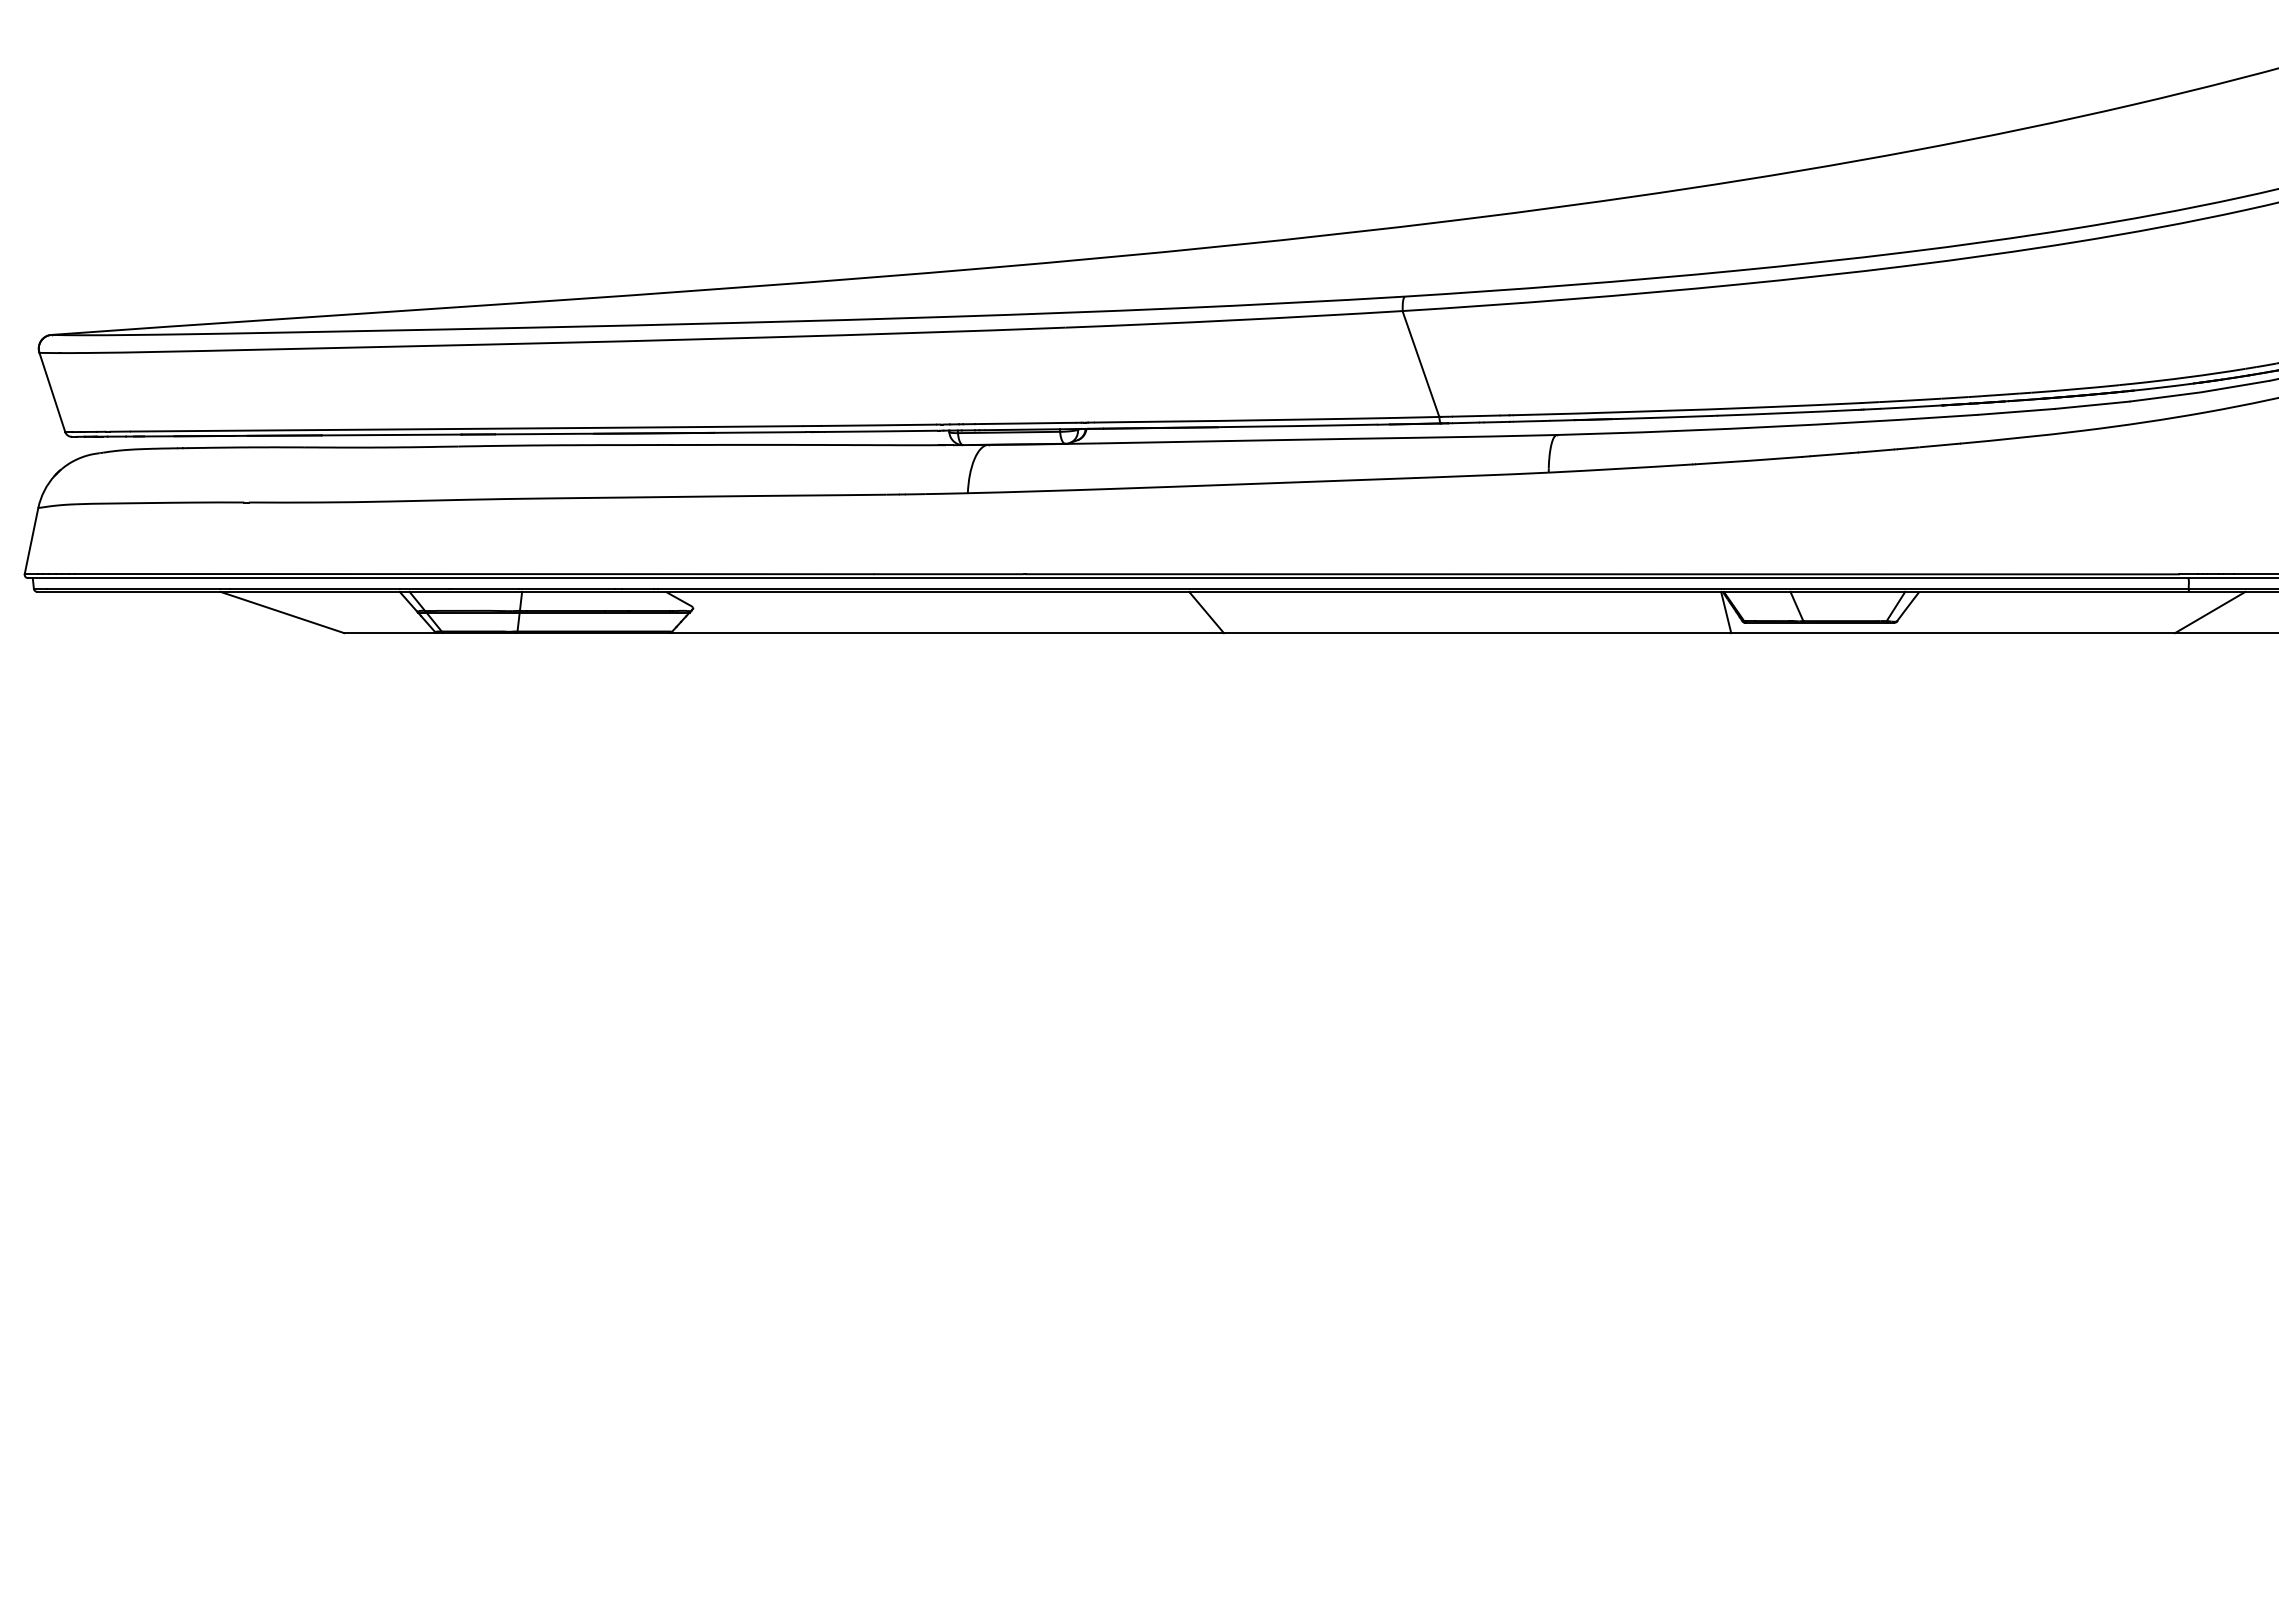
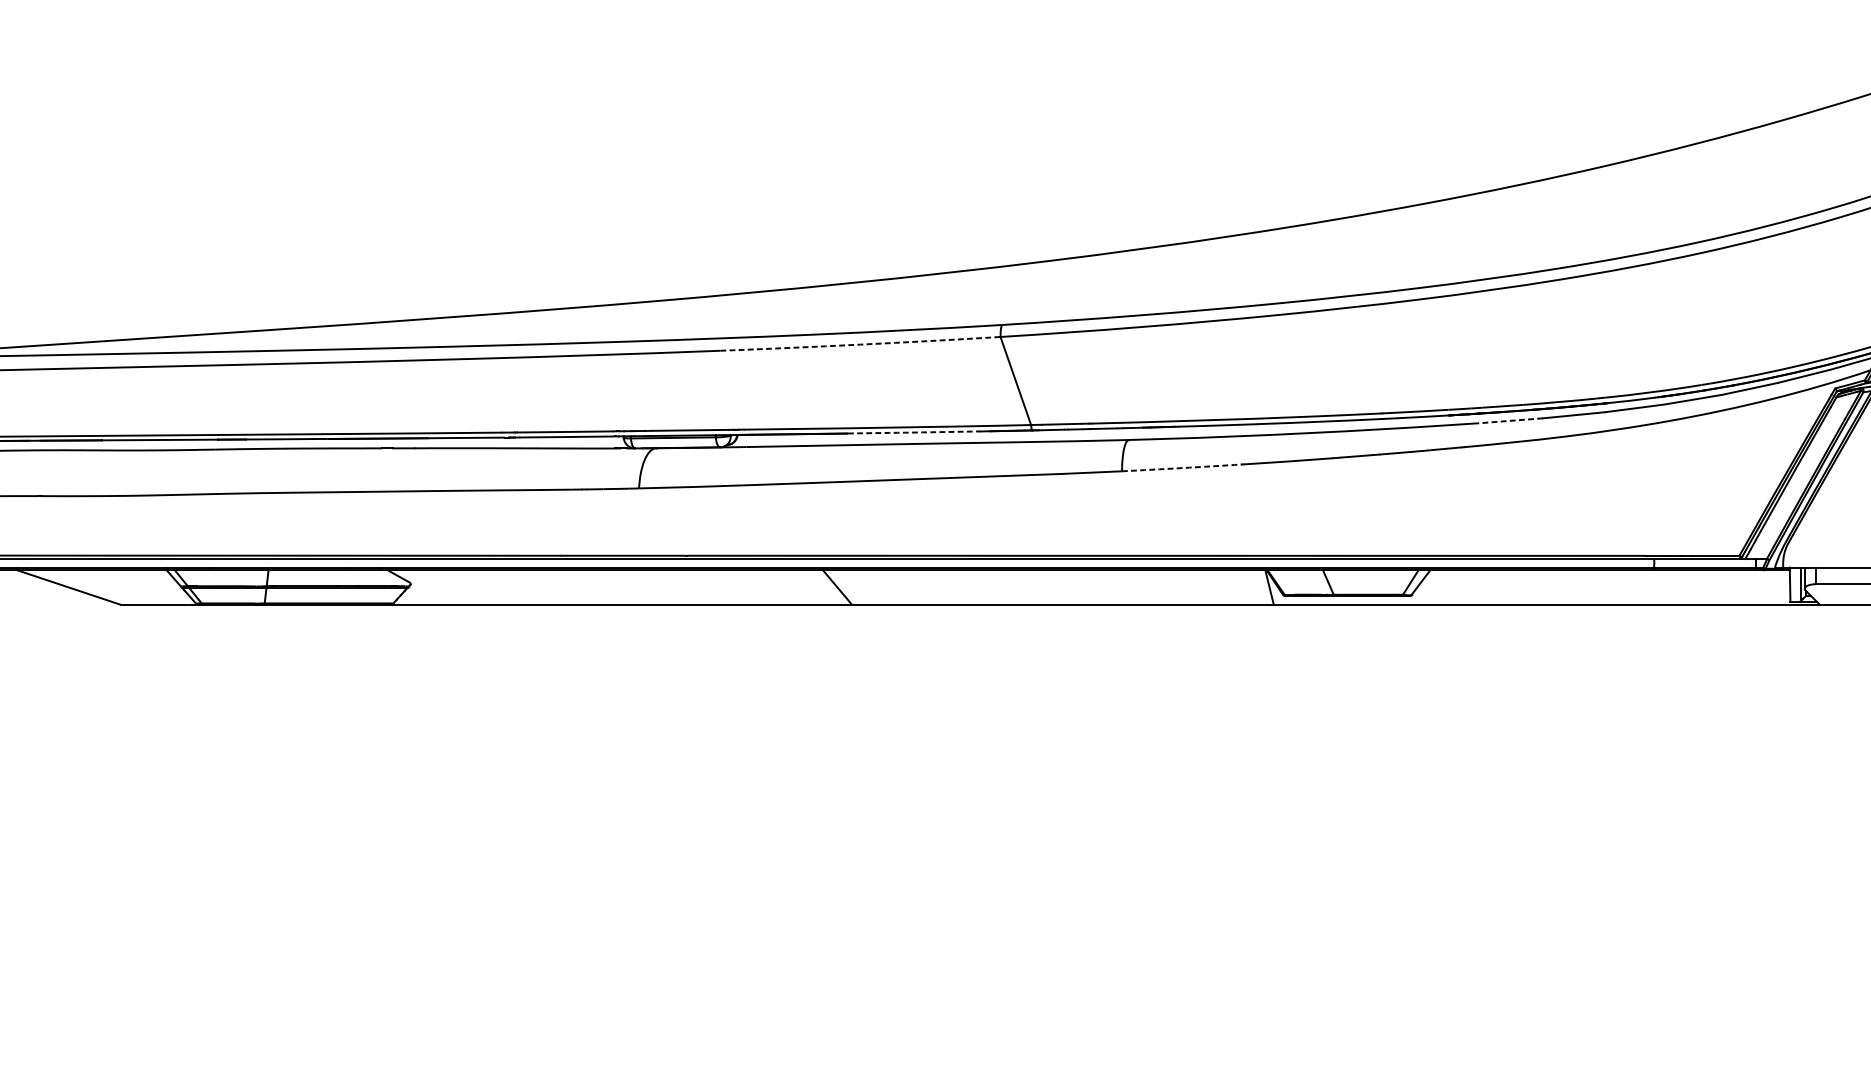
arc: (1234, 320) -> (860, 344), solid -> dashed
line: (2016, 411) -> (1510, 420), solid -> dashed
arc: (1298, 426) -> (914, 432), solid -> dashed
arc: (1620, 468) -> (1181, 467), solid -> dashed
line: (2209, 612) -> (1671, 587), removed

